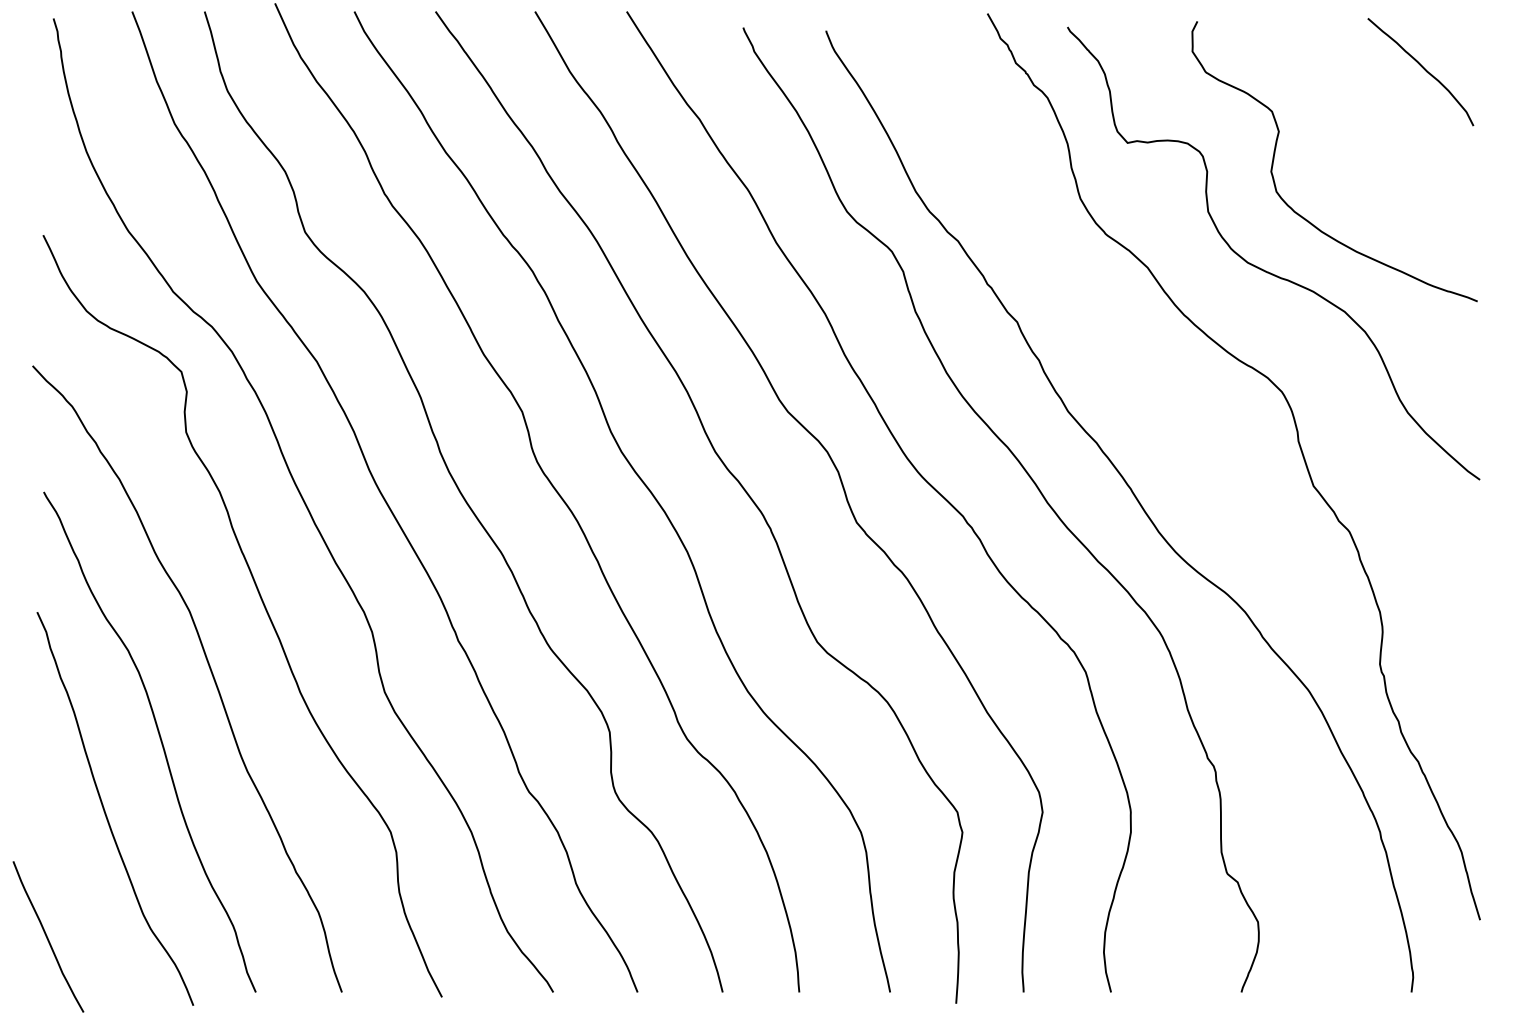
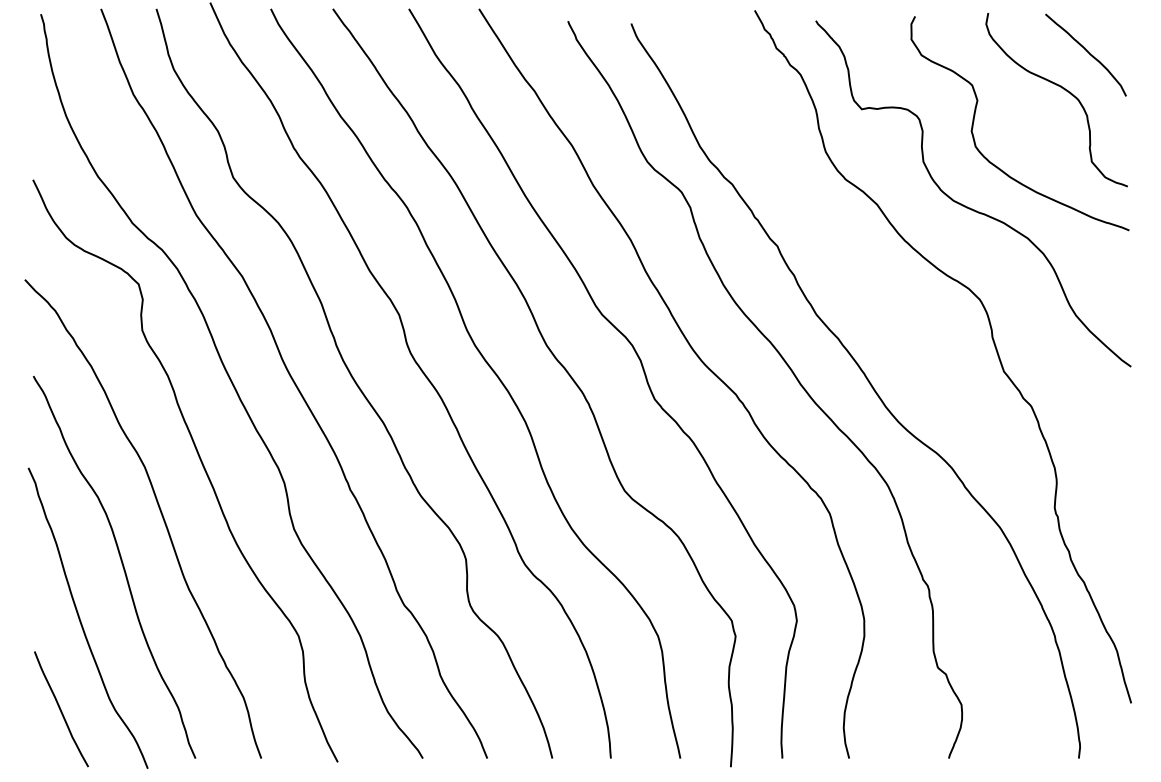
curve: (1392, 117) -> (1064, 89), added
curve: (47, 936) -> (60, 708), moved

